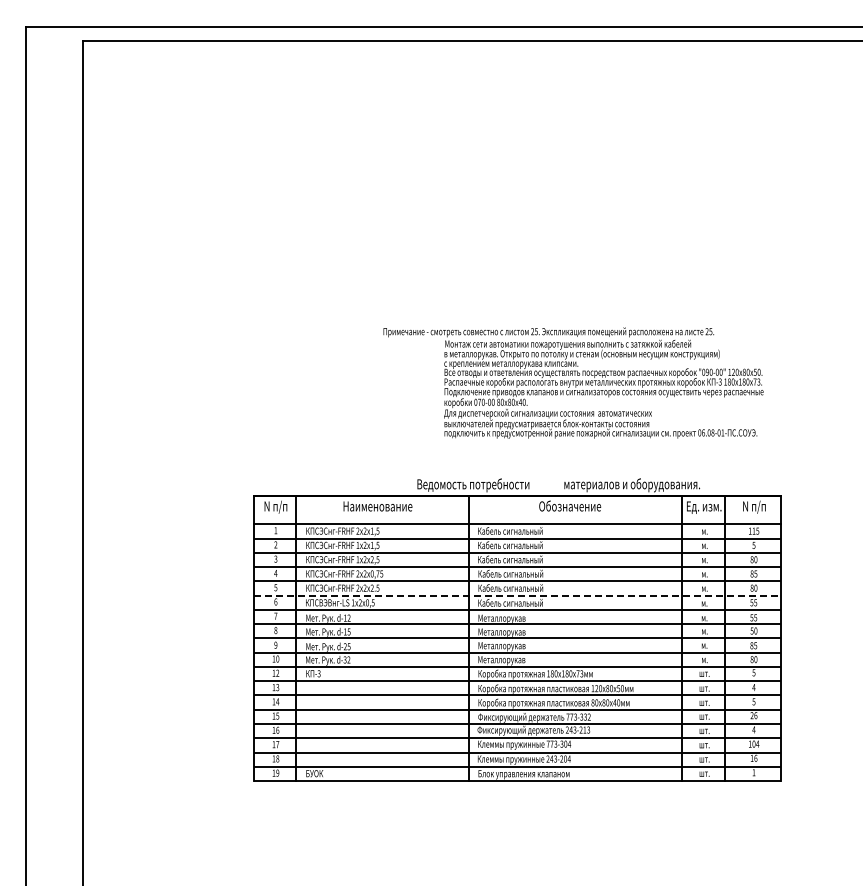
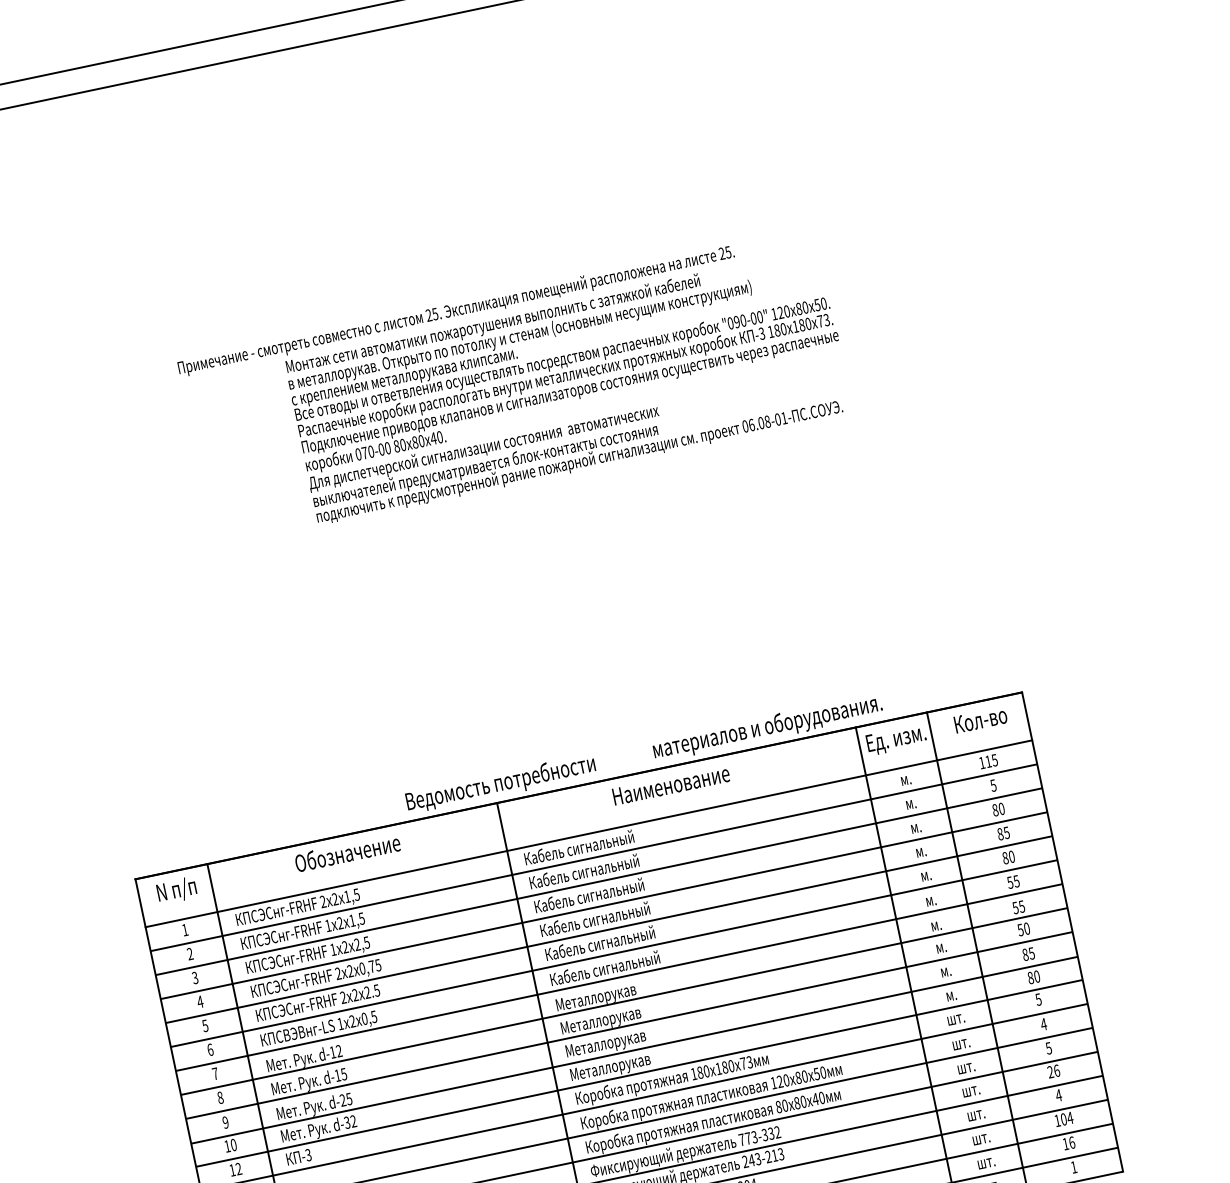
text: (573, 382) -> (515, 386), moved
text: (377, 505) -> (346, 851), Наименование -> Обозначение
text: (570, 505) -> (671, 783), Обозначение -> Наименование
text: (754, 506) -> (980, 720), N п/п -> Кол-во
line: (517, 595) -> (614, 953), dashed -> solid

